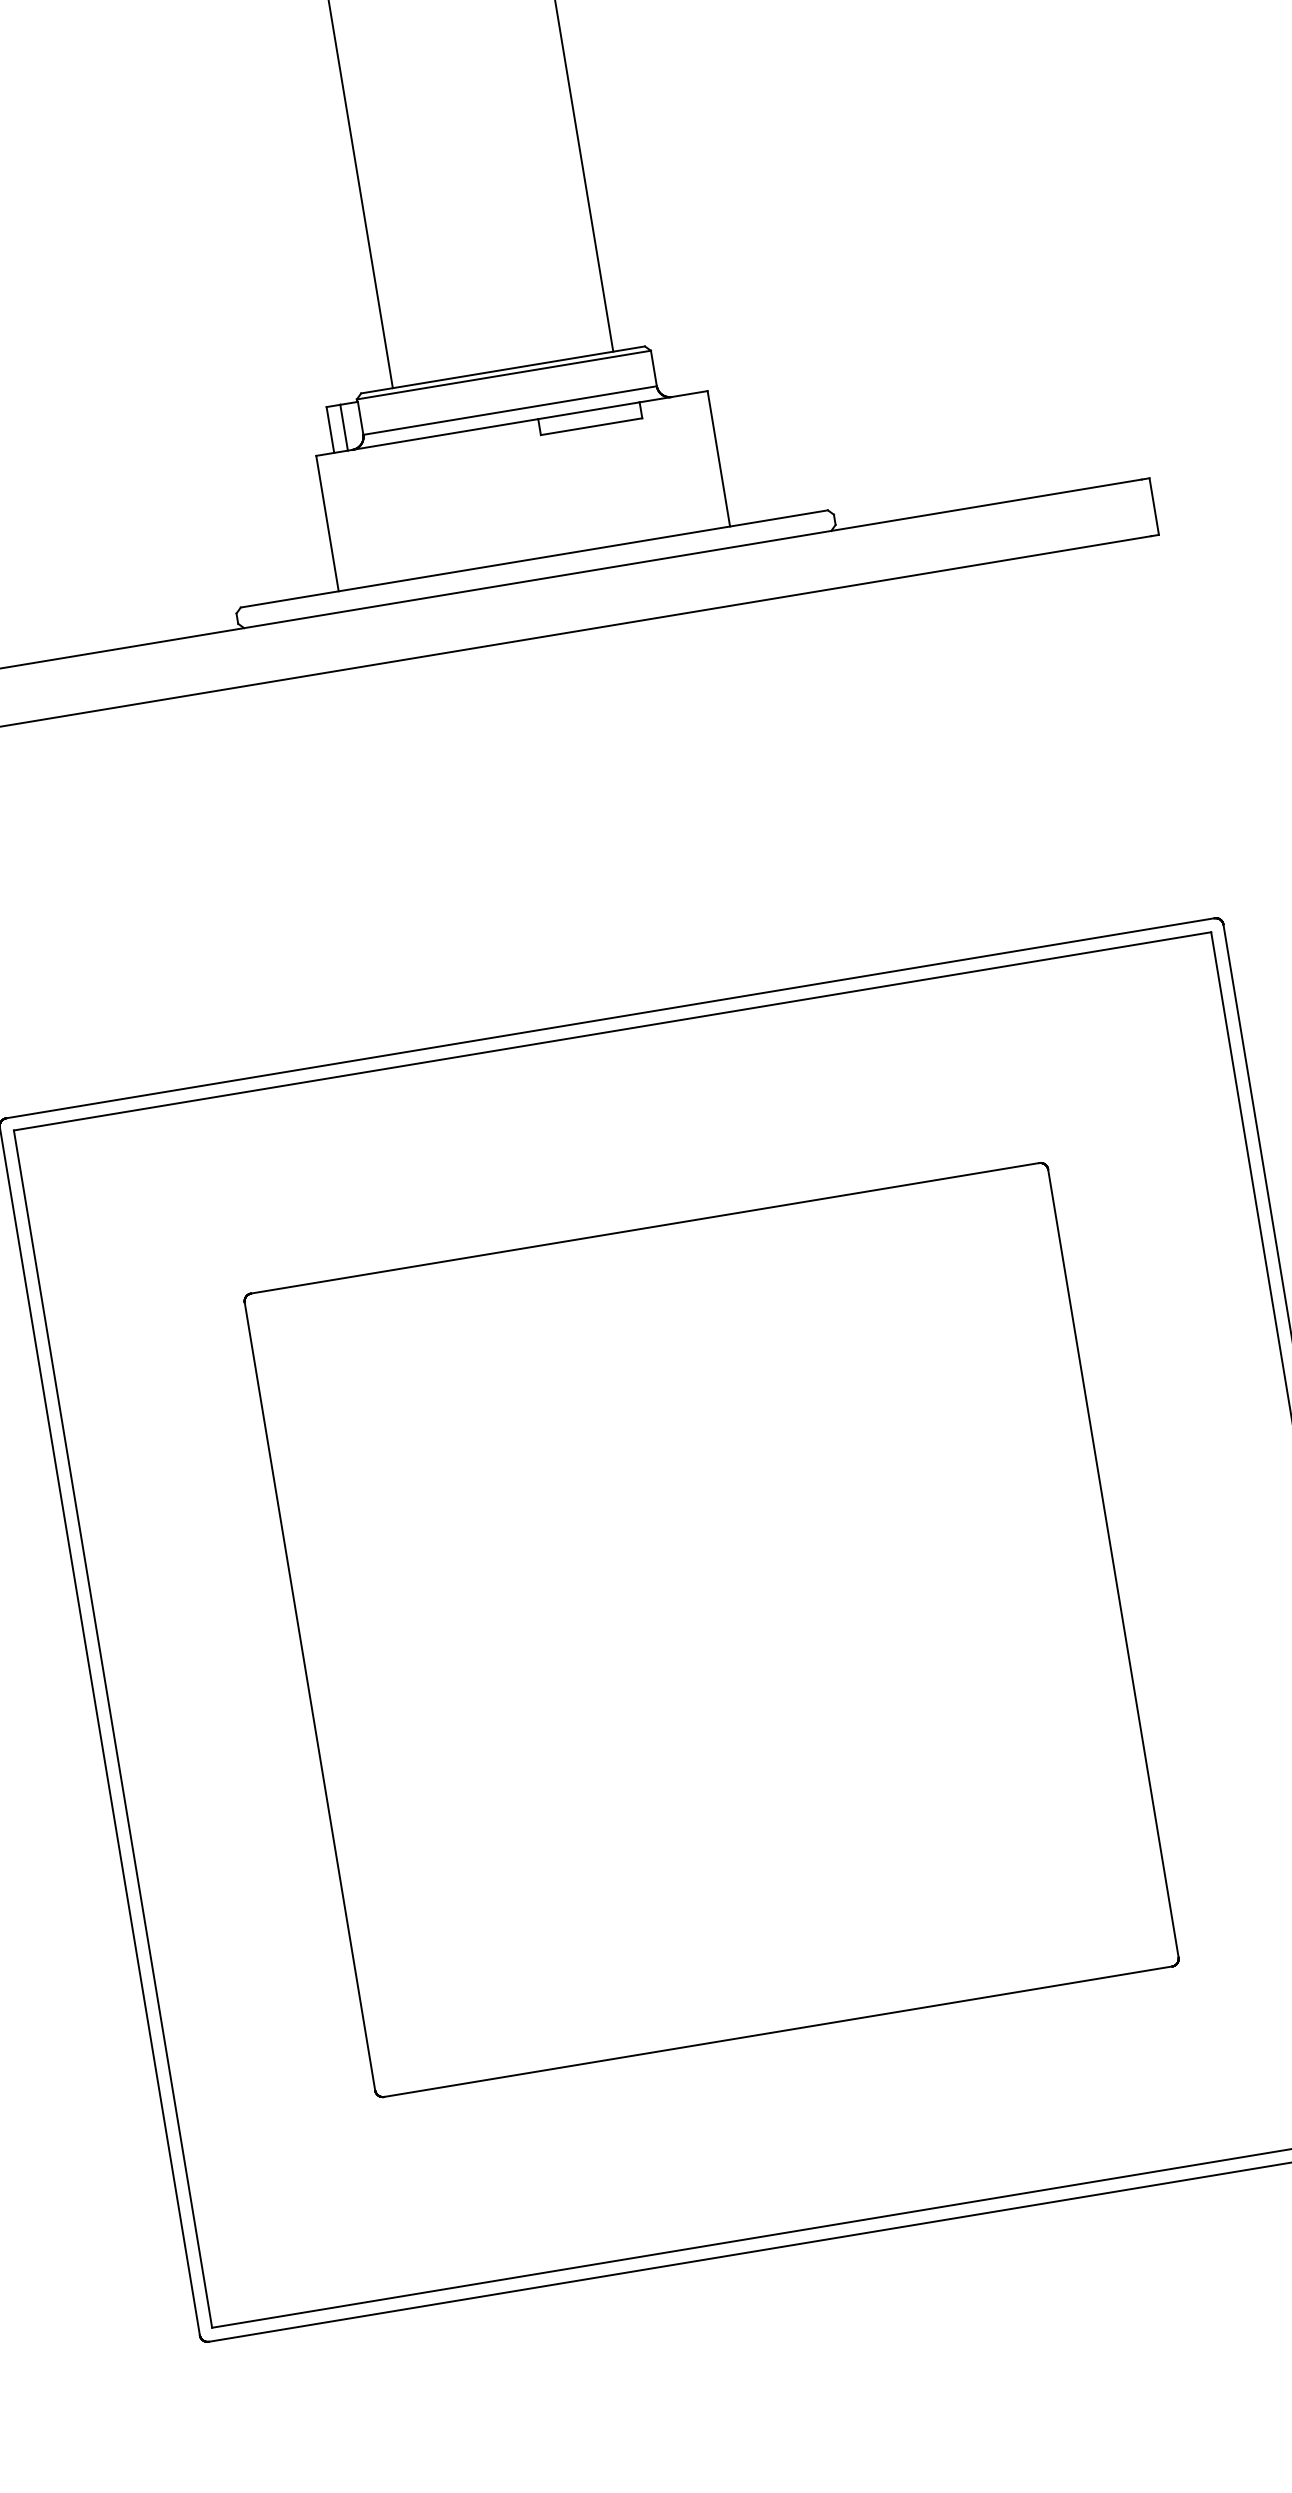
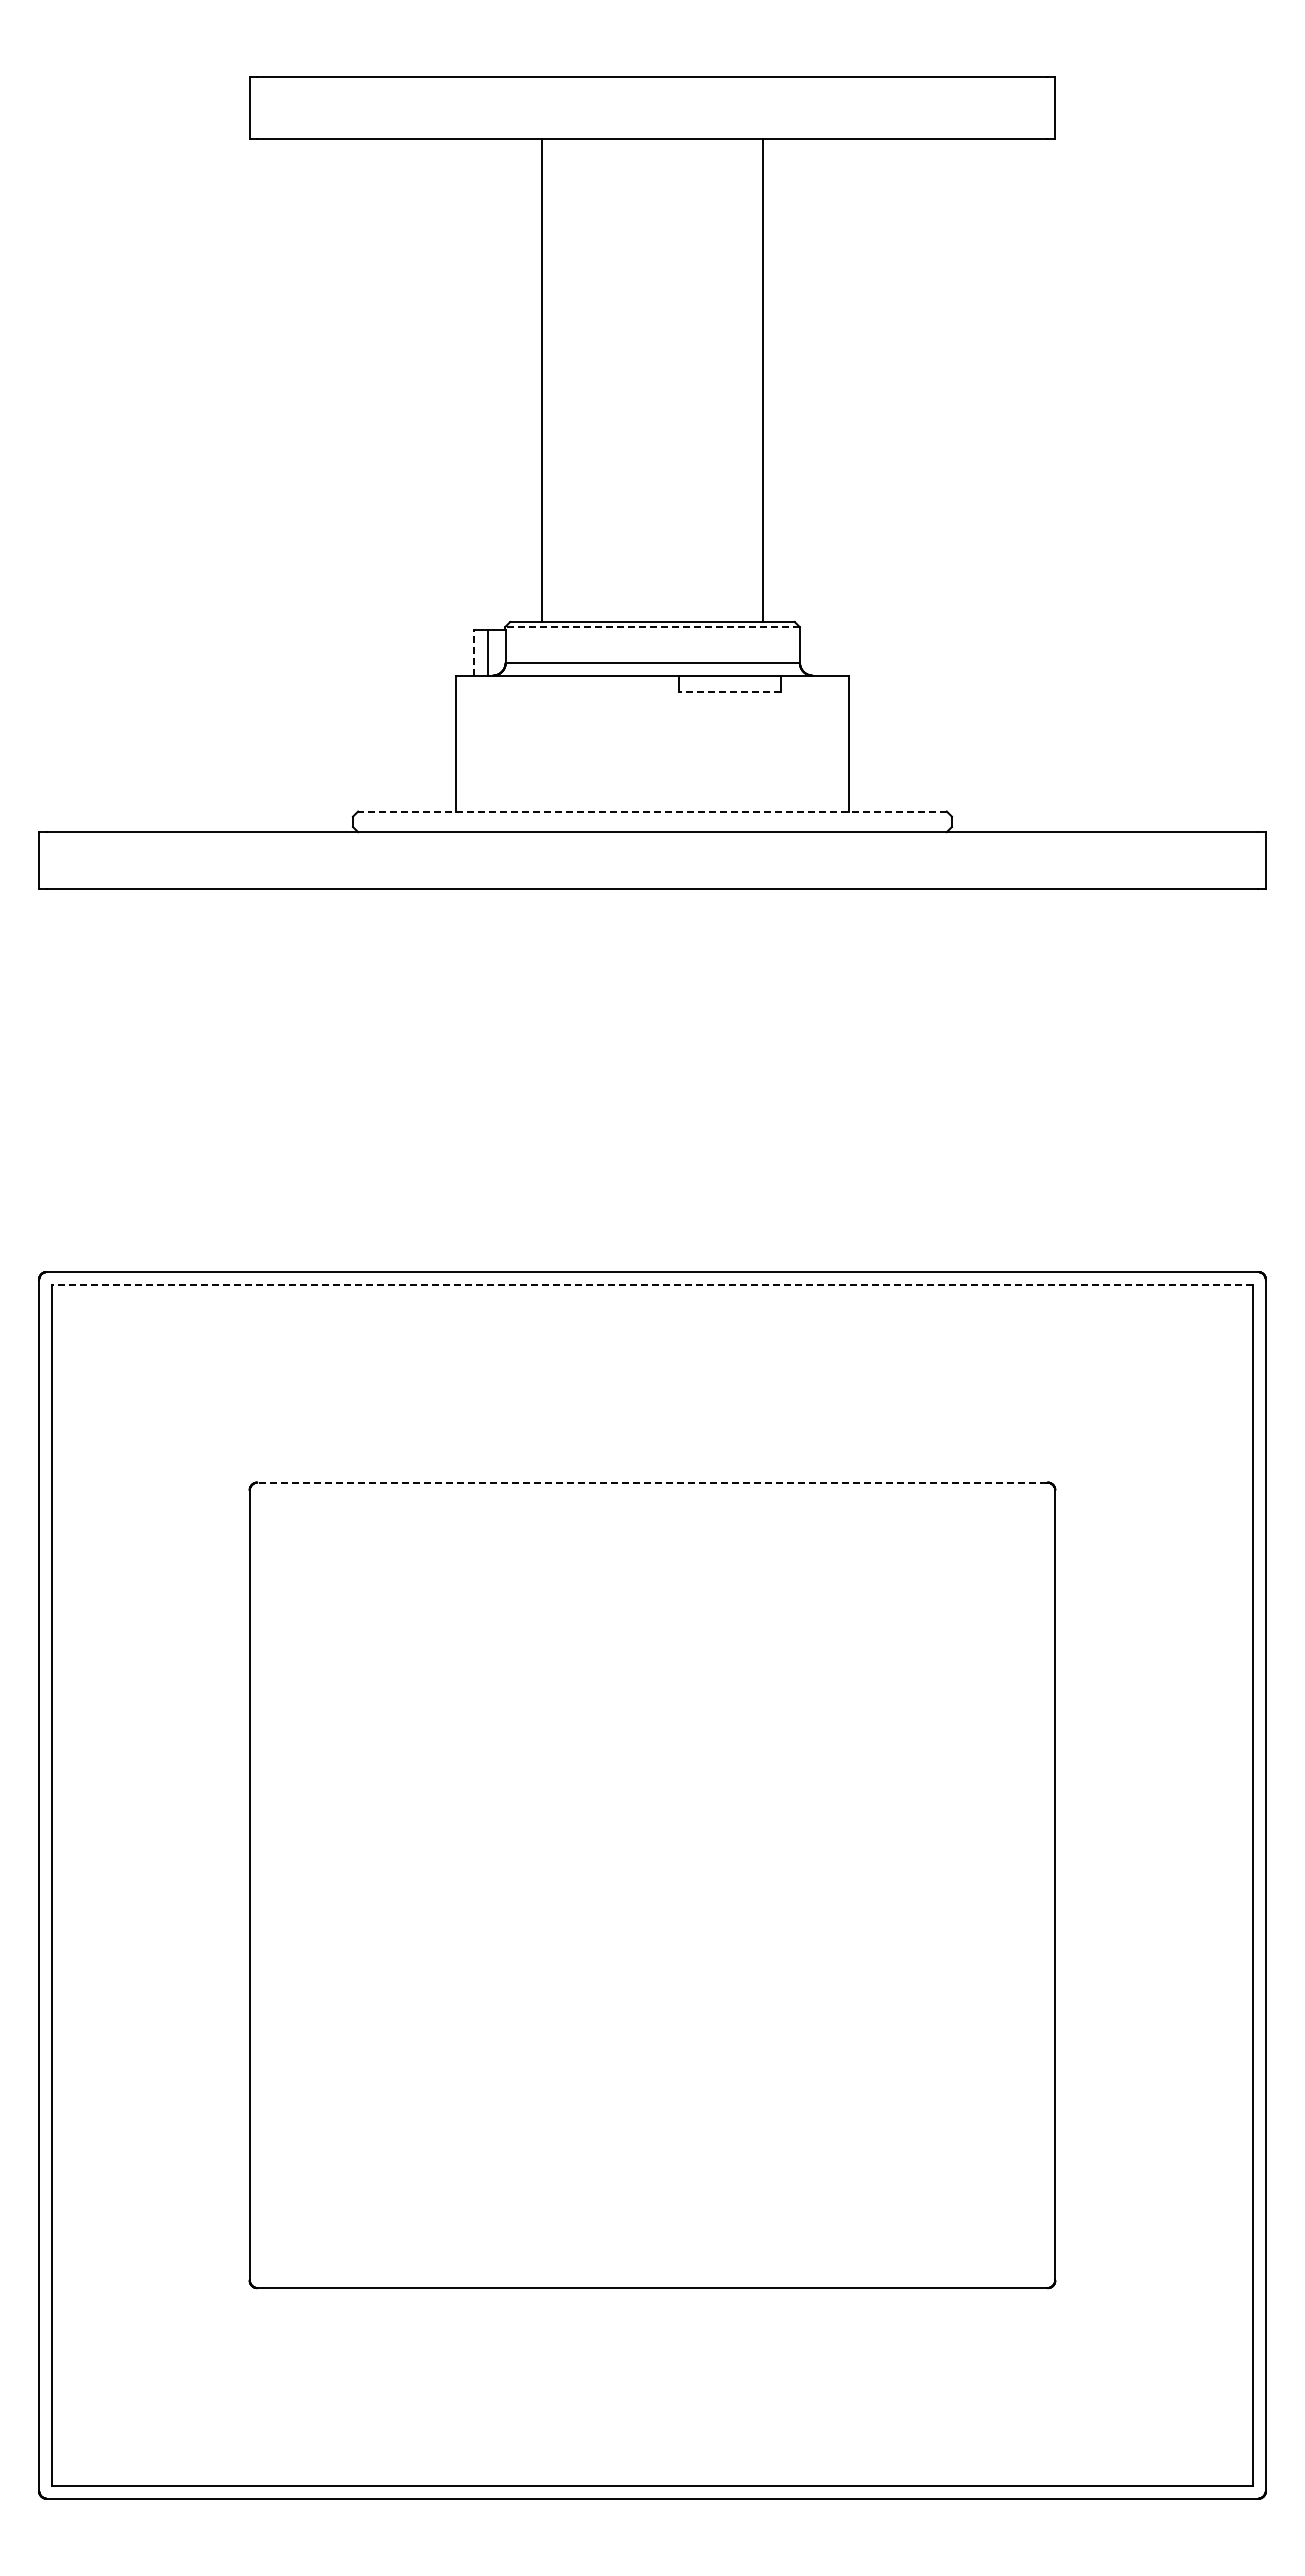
line: (502, 375) -> (651, 627), solid -> dashed
line: (591, 426) -> (729, 691), solid -> dashed
line: (330, 429) -> (474, 652), solid -> dashed
line: (533, 559) -> (651, 811), solid -> dashed
line: (611, 1031) -> (651, 1285), solid -> dashed
line: (644, 1228) -> (651, 1482), solid -> dashed

